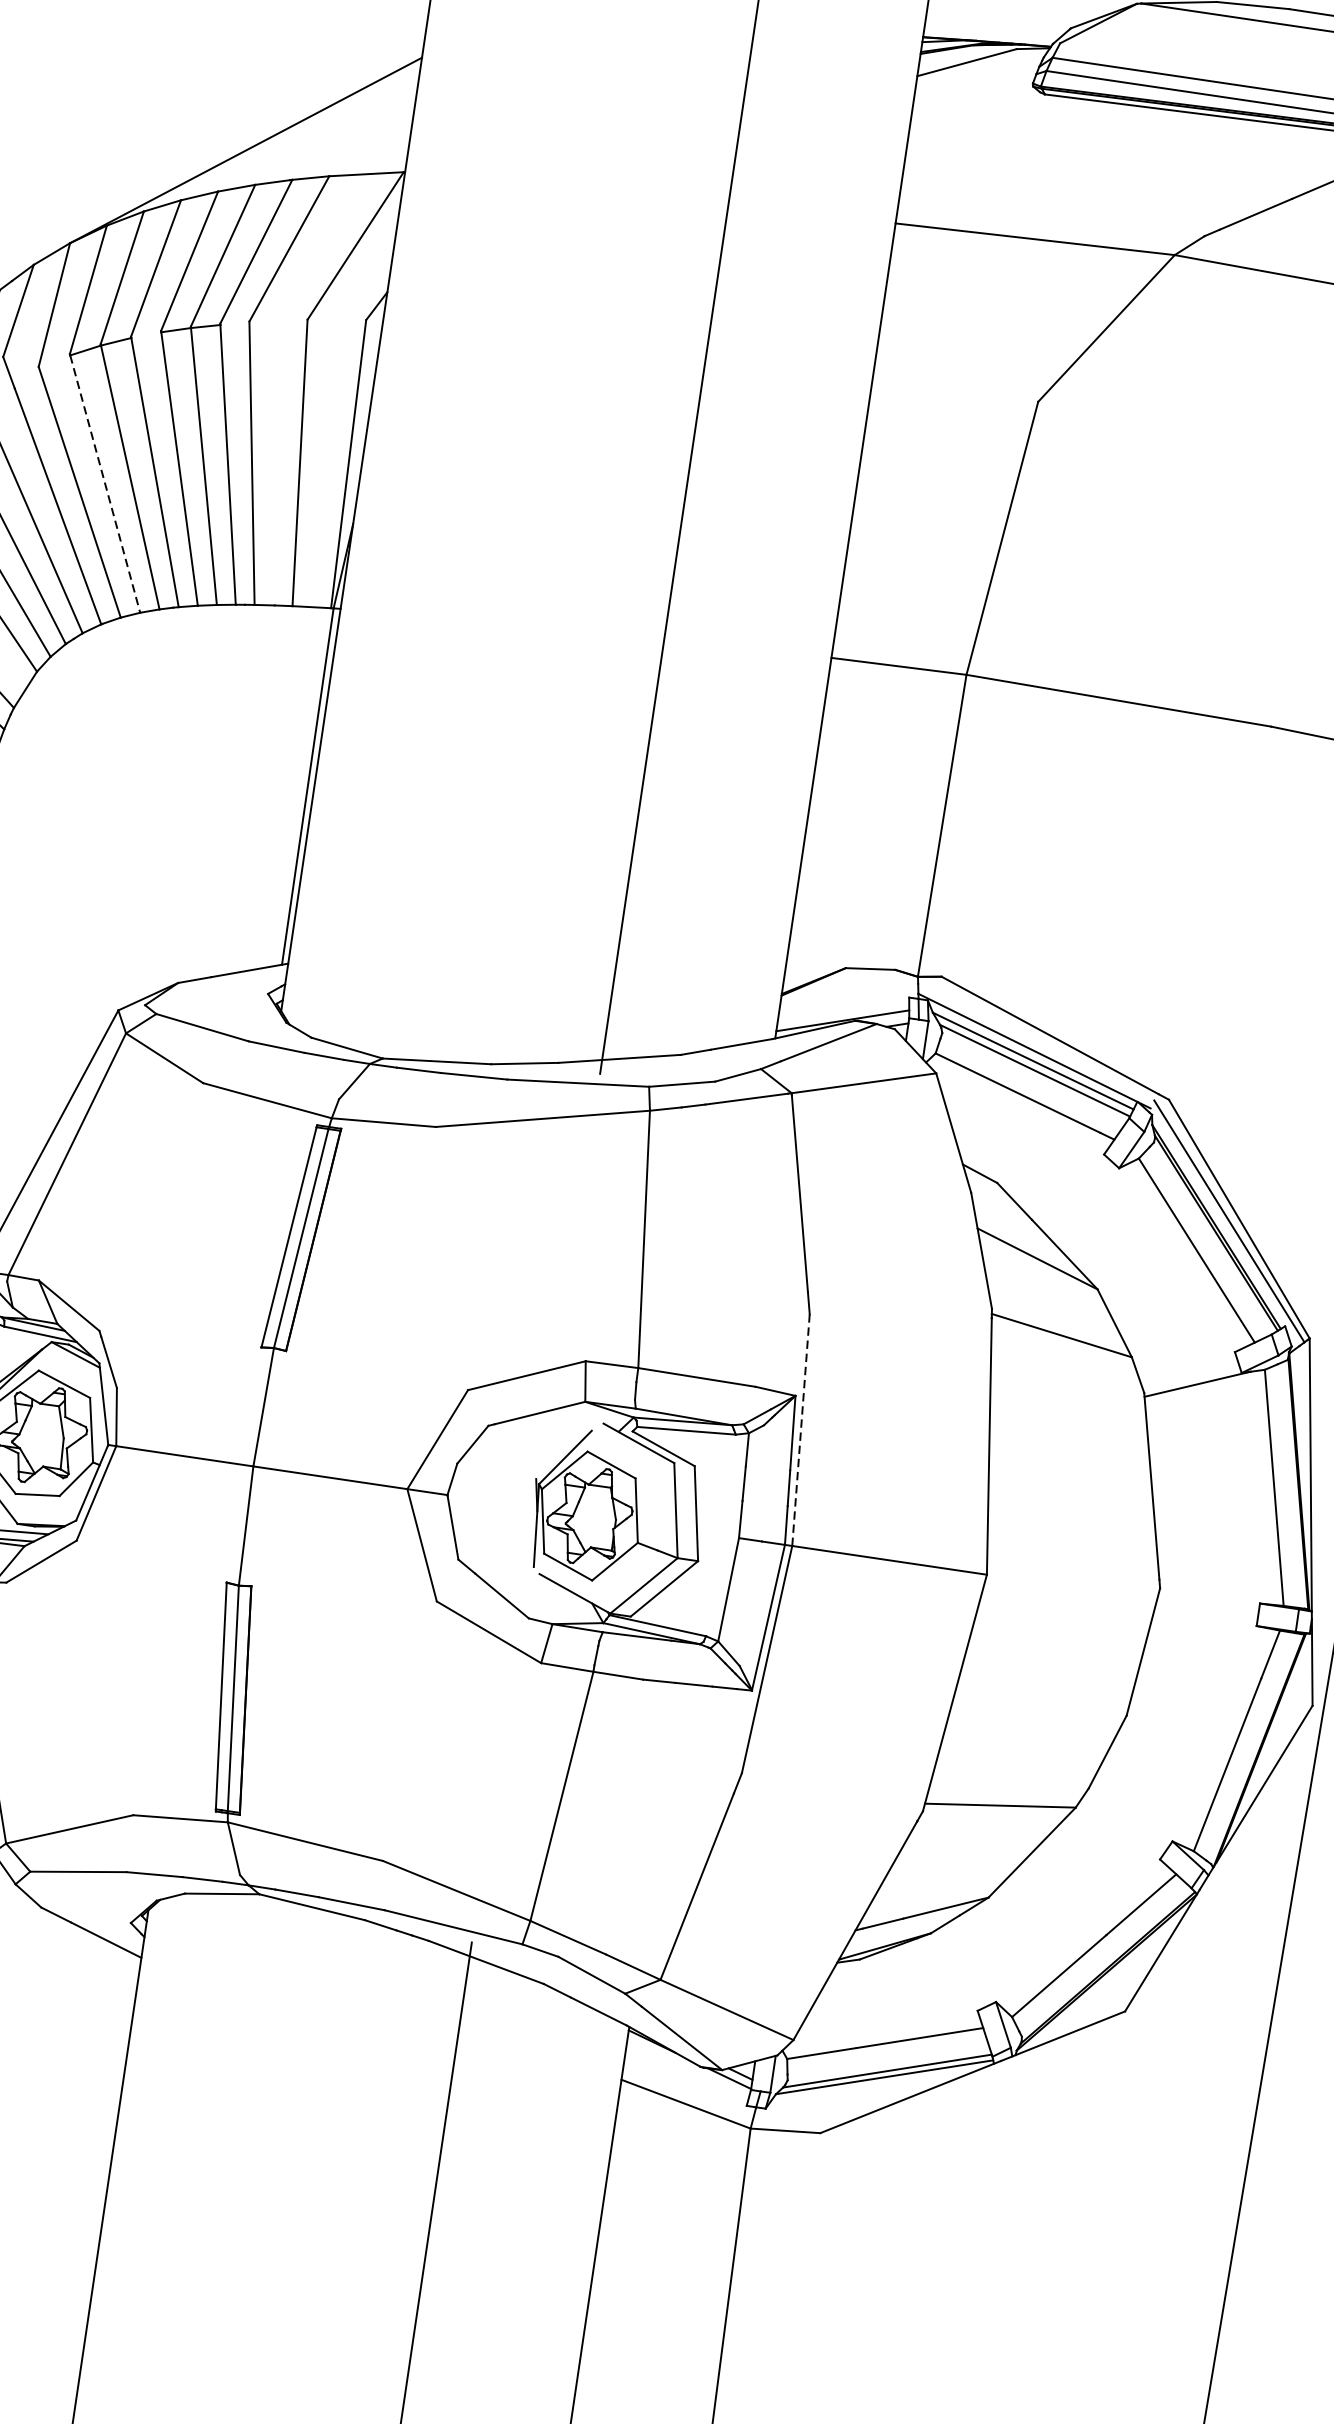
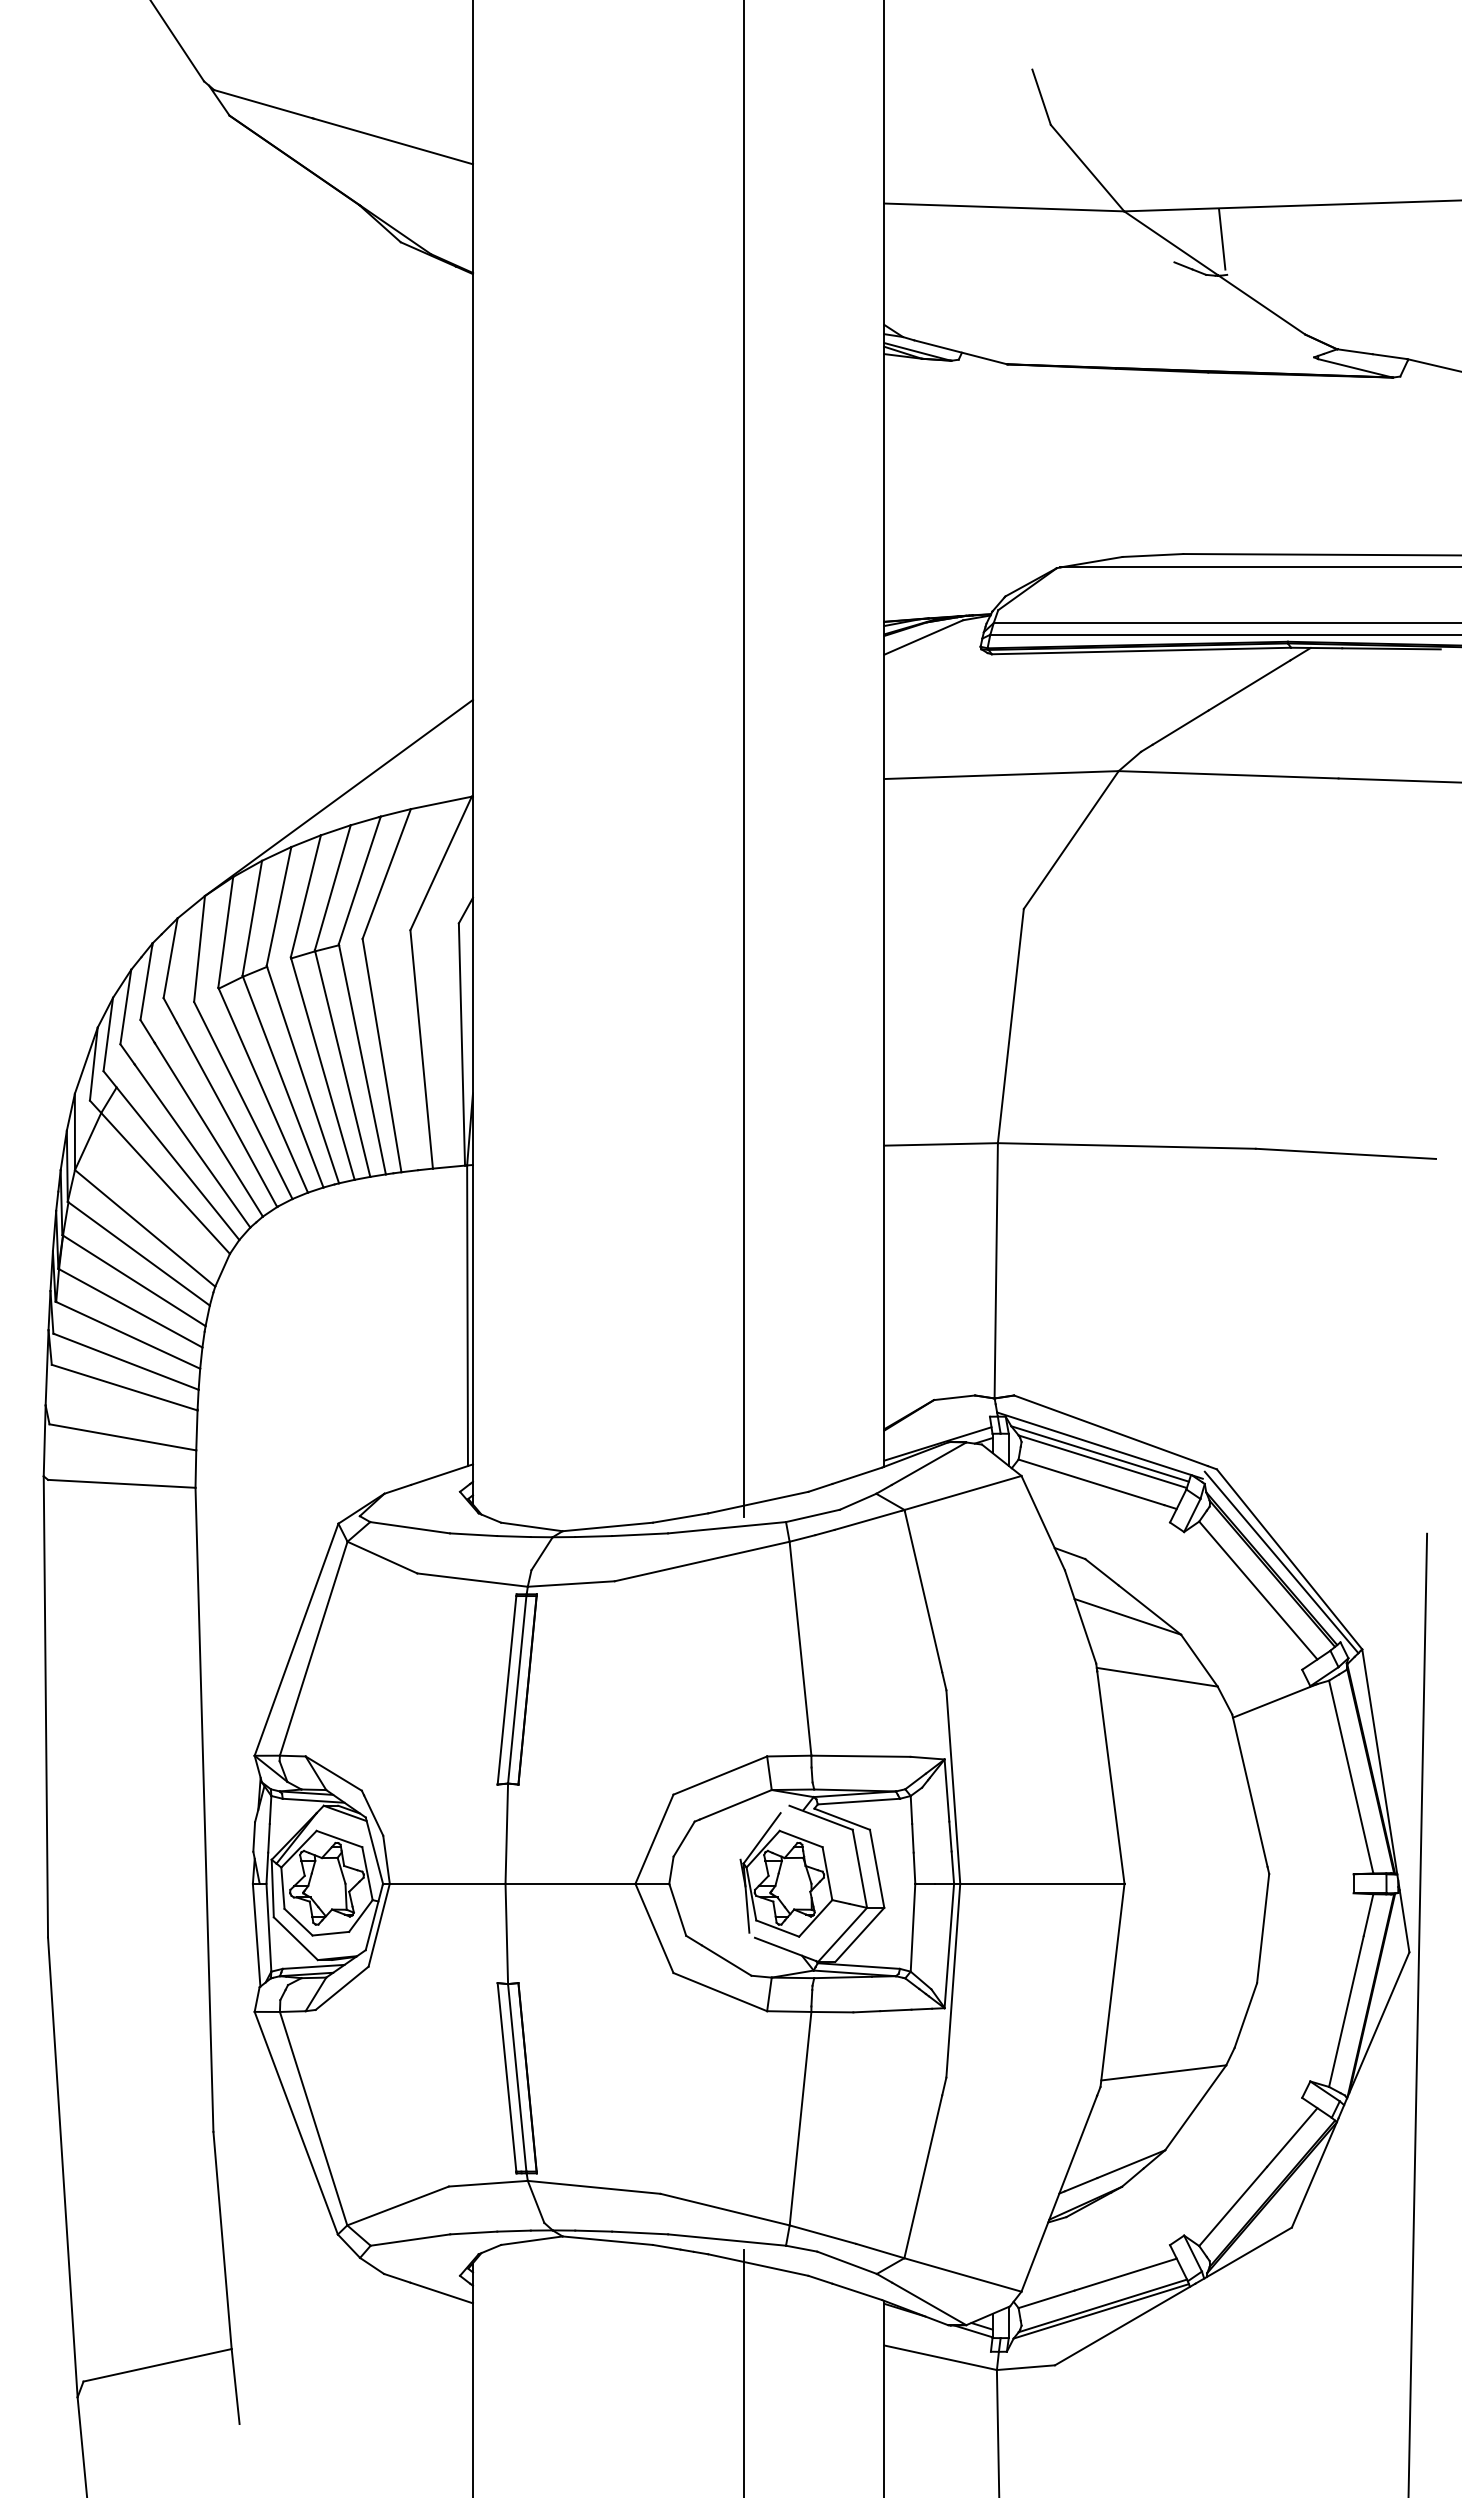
line: (105, 485) -> (263, 1091), dashed -> solid
line: (801, 1430) -> (953, 1787), dashed -> solid

